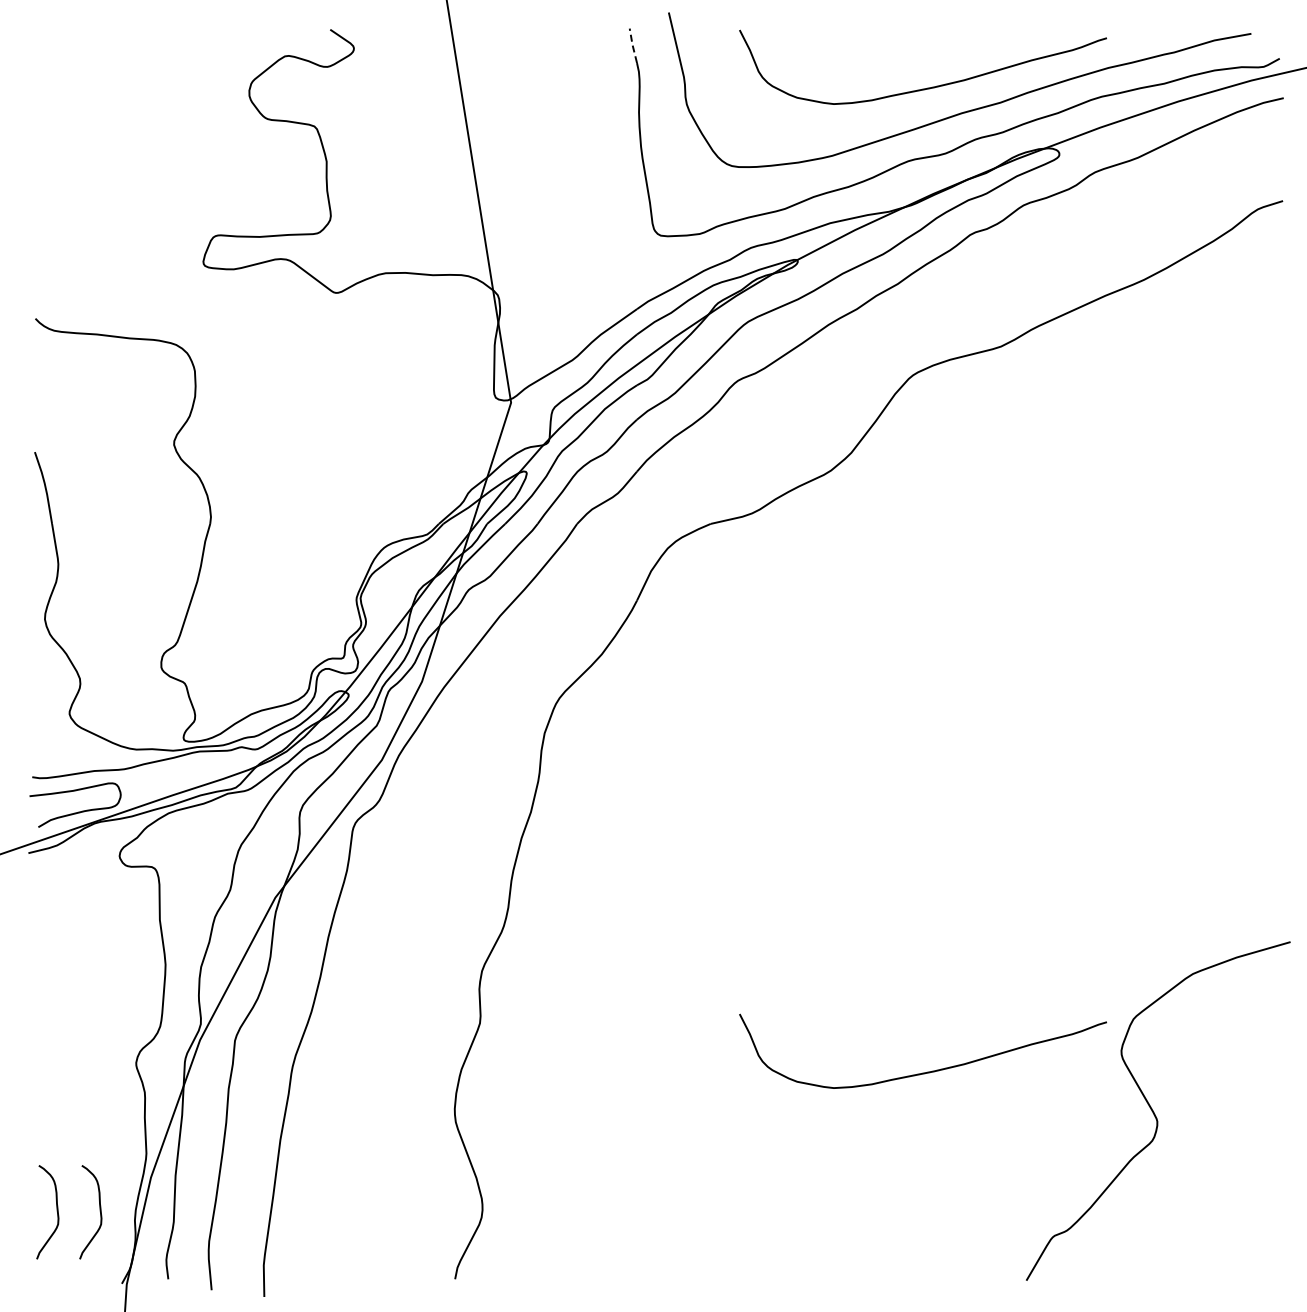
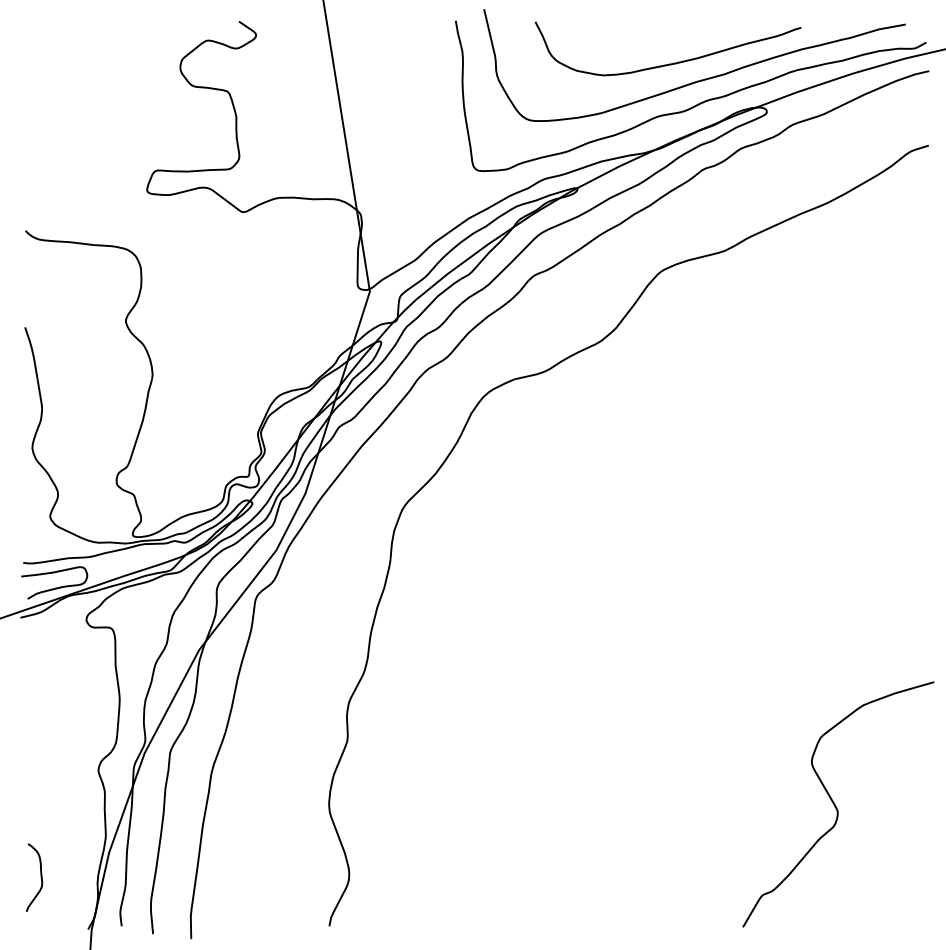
line: (632, 44) -> (457, 32), dashed -> solid
curve: (927, 1071) -> (671, 775), removed
curve: (99, 1211) -> (71, 877), removed

